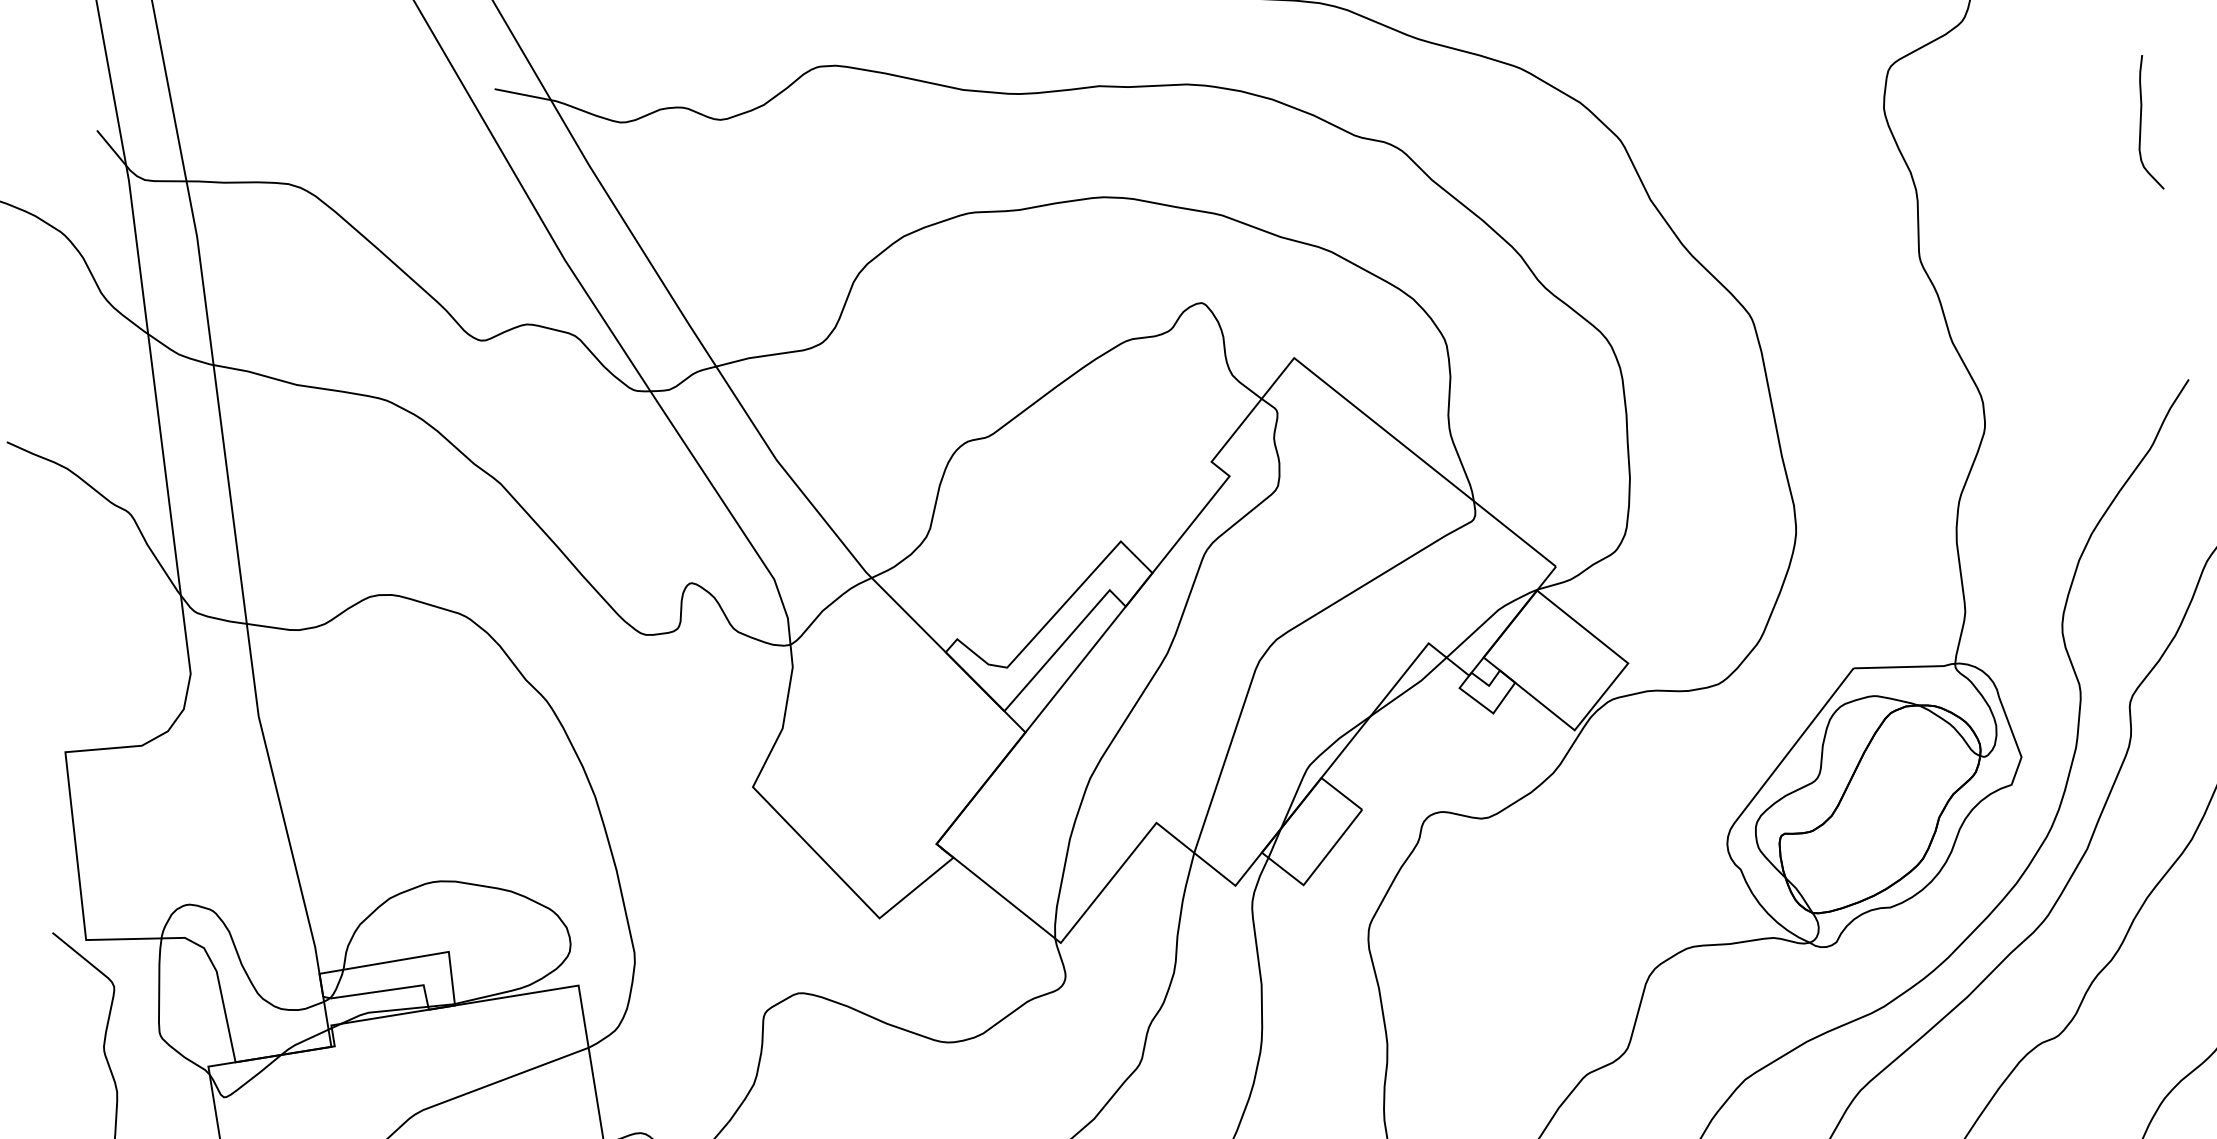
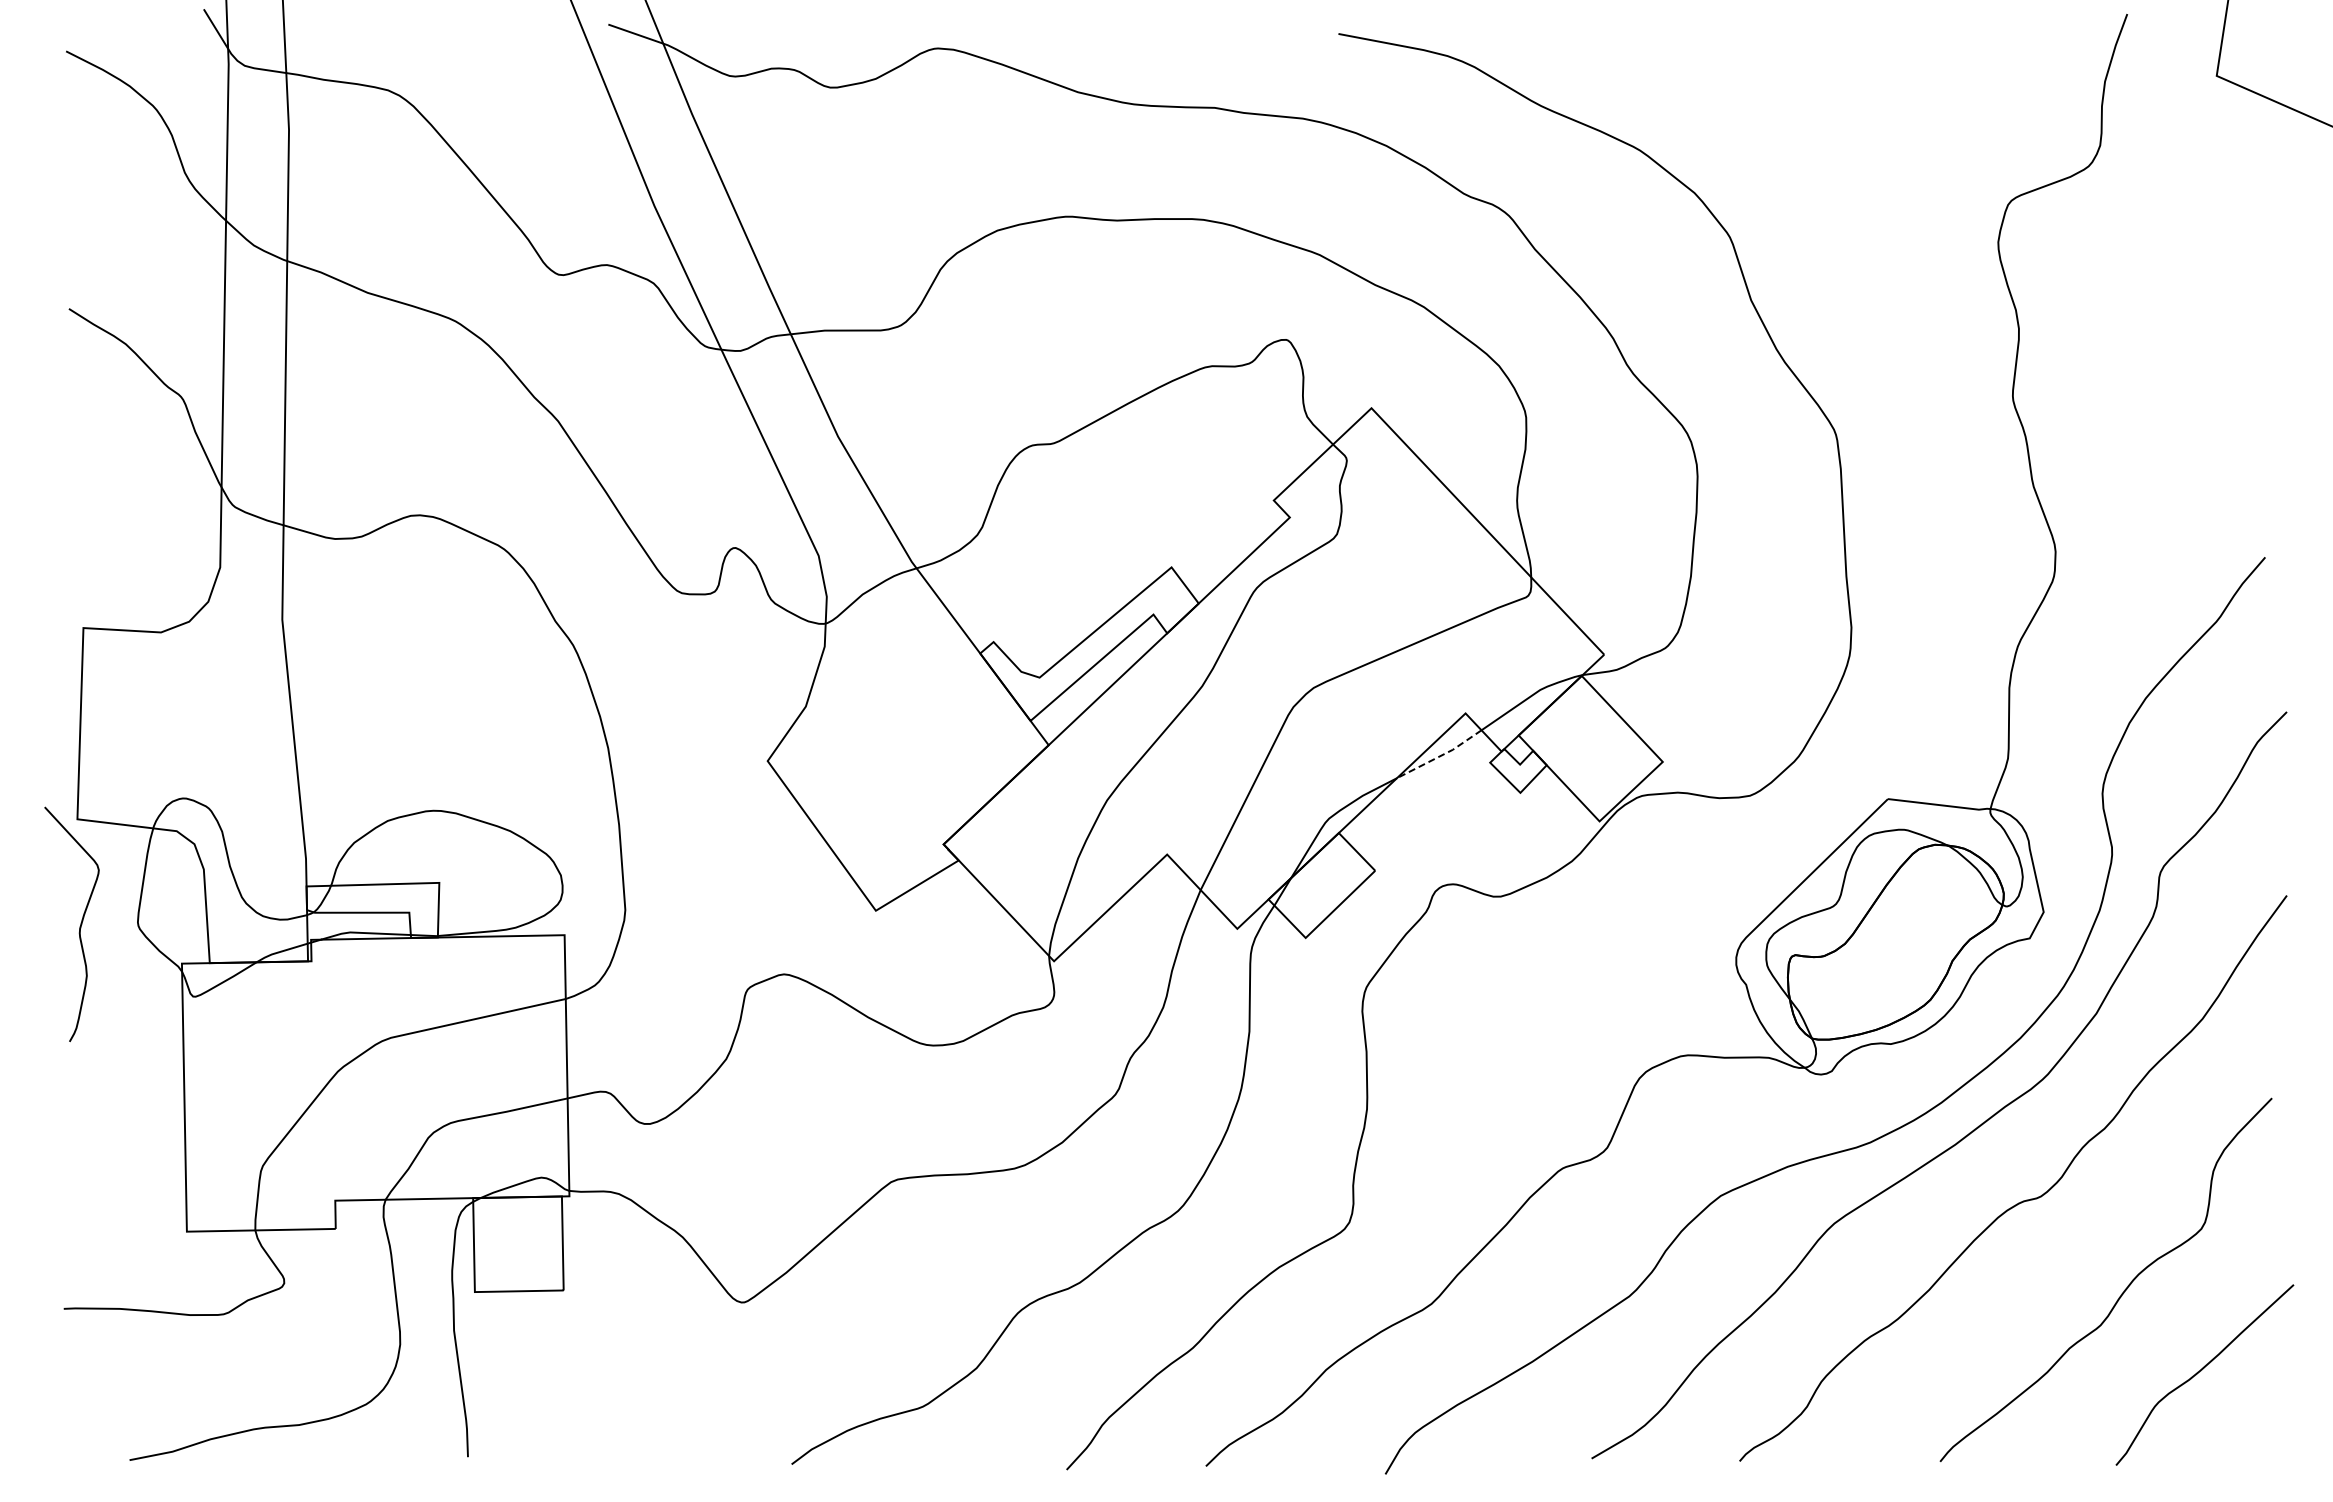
curve: (2141, 123) -> (2254, 294), removed
line: (1410, 688) -> (1440, 756), solid -> dashed

